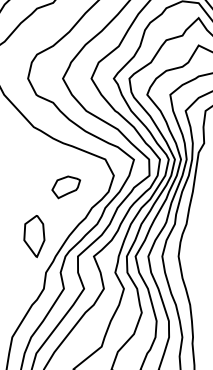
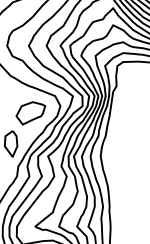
part: (65, 187) -> (30, 113), size x1.67

